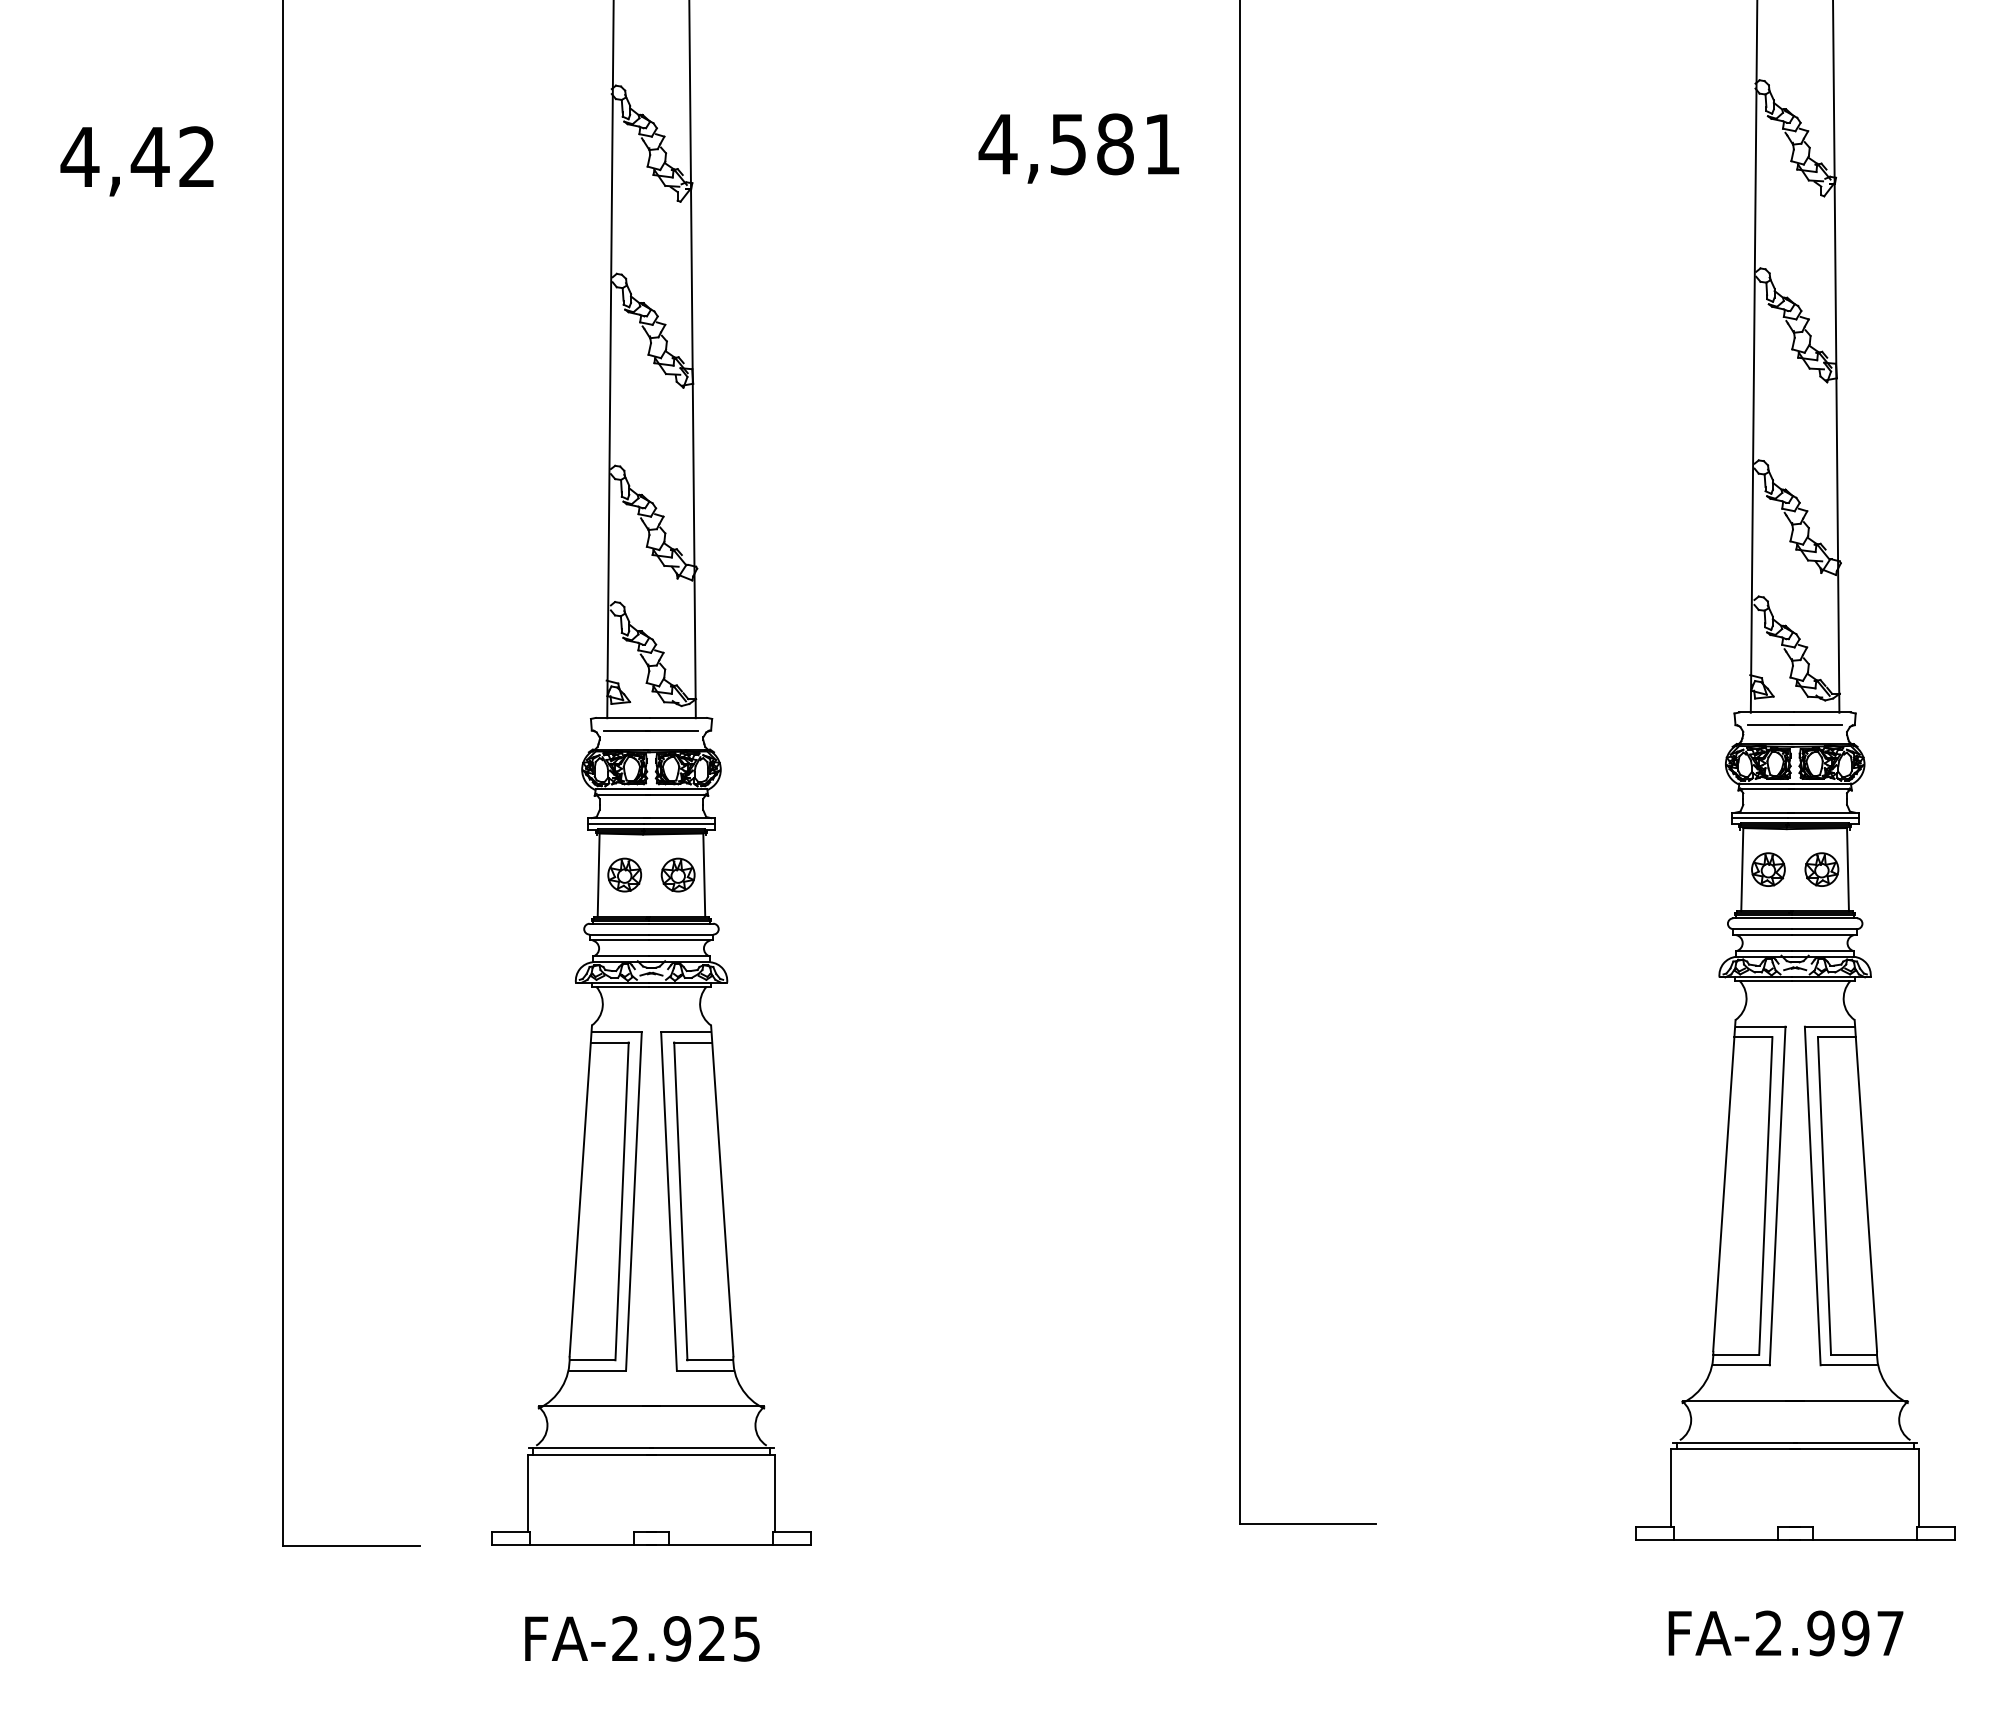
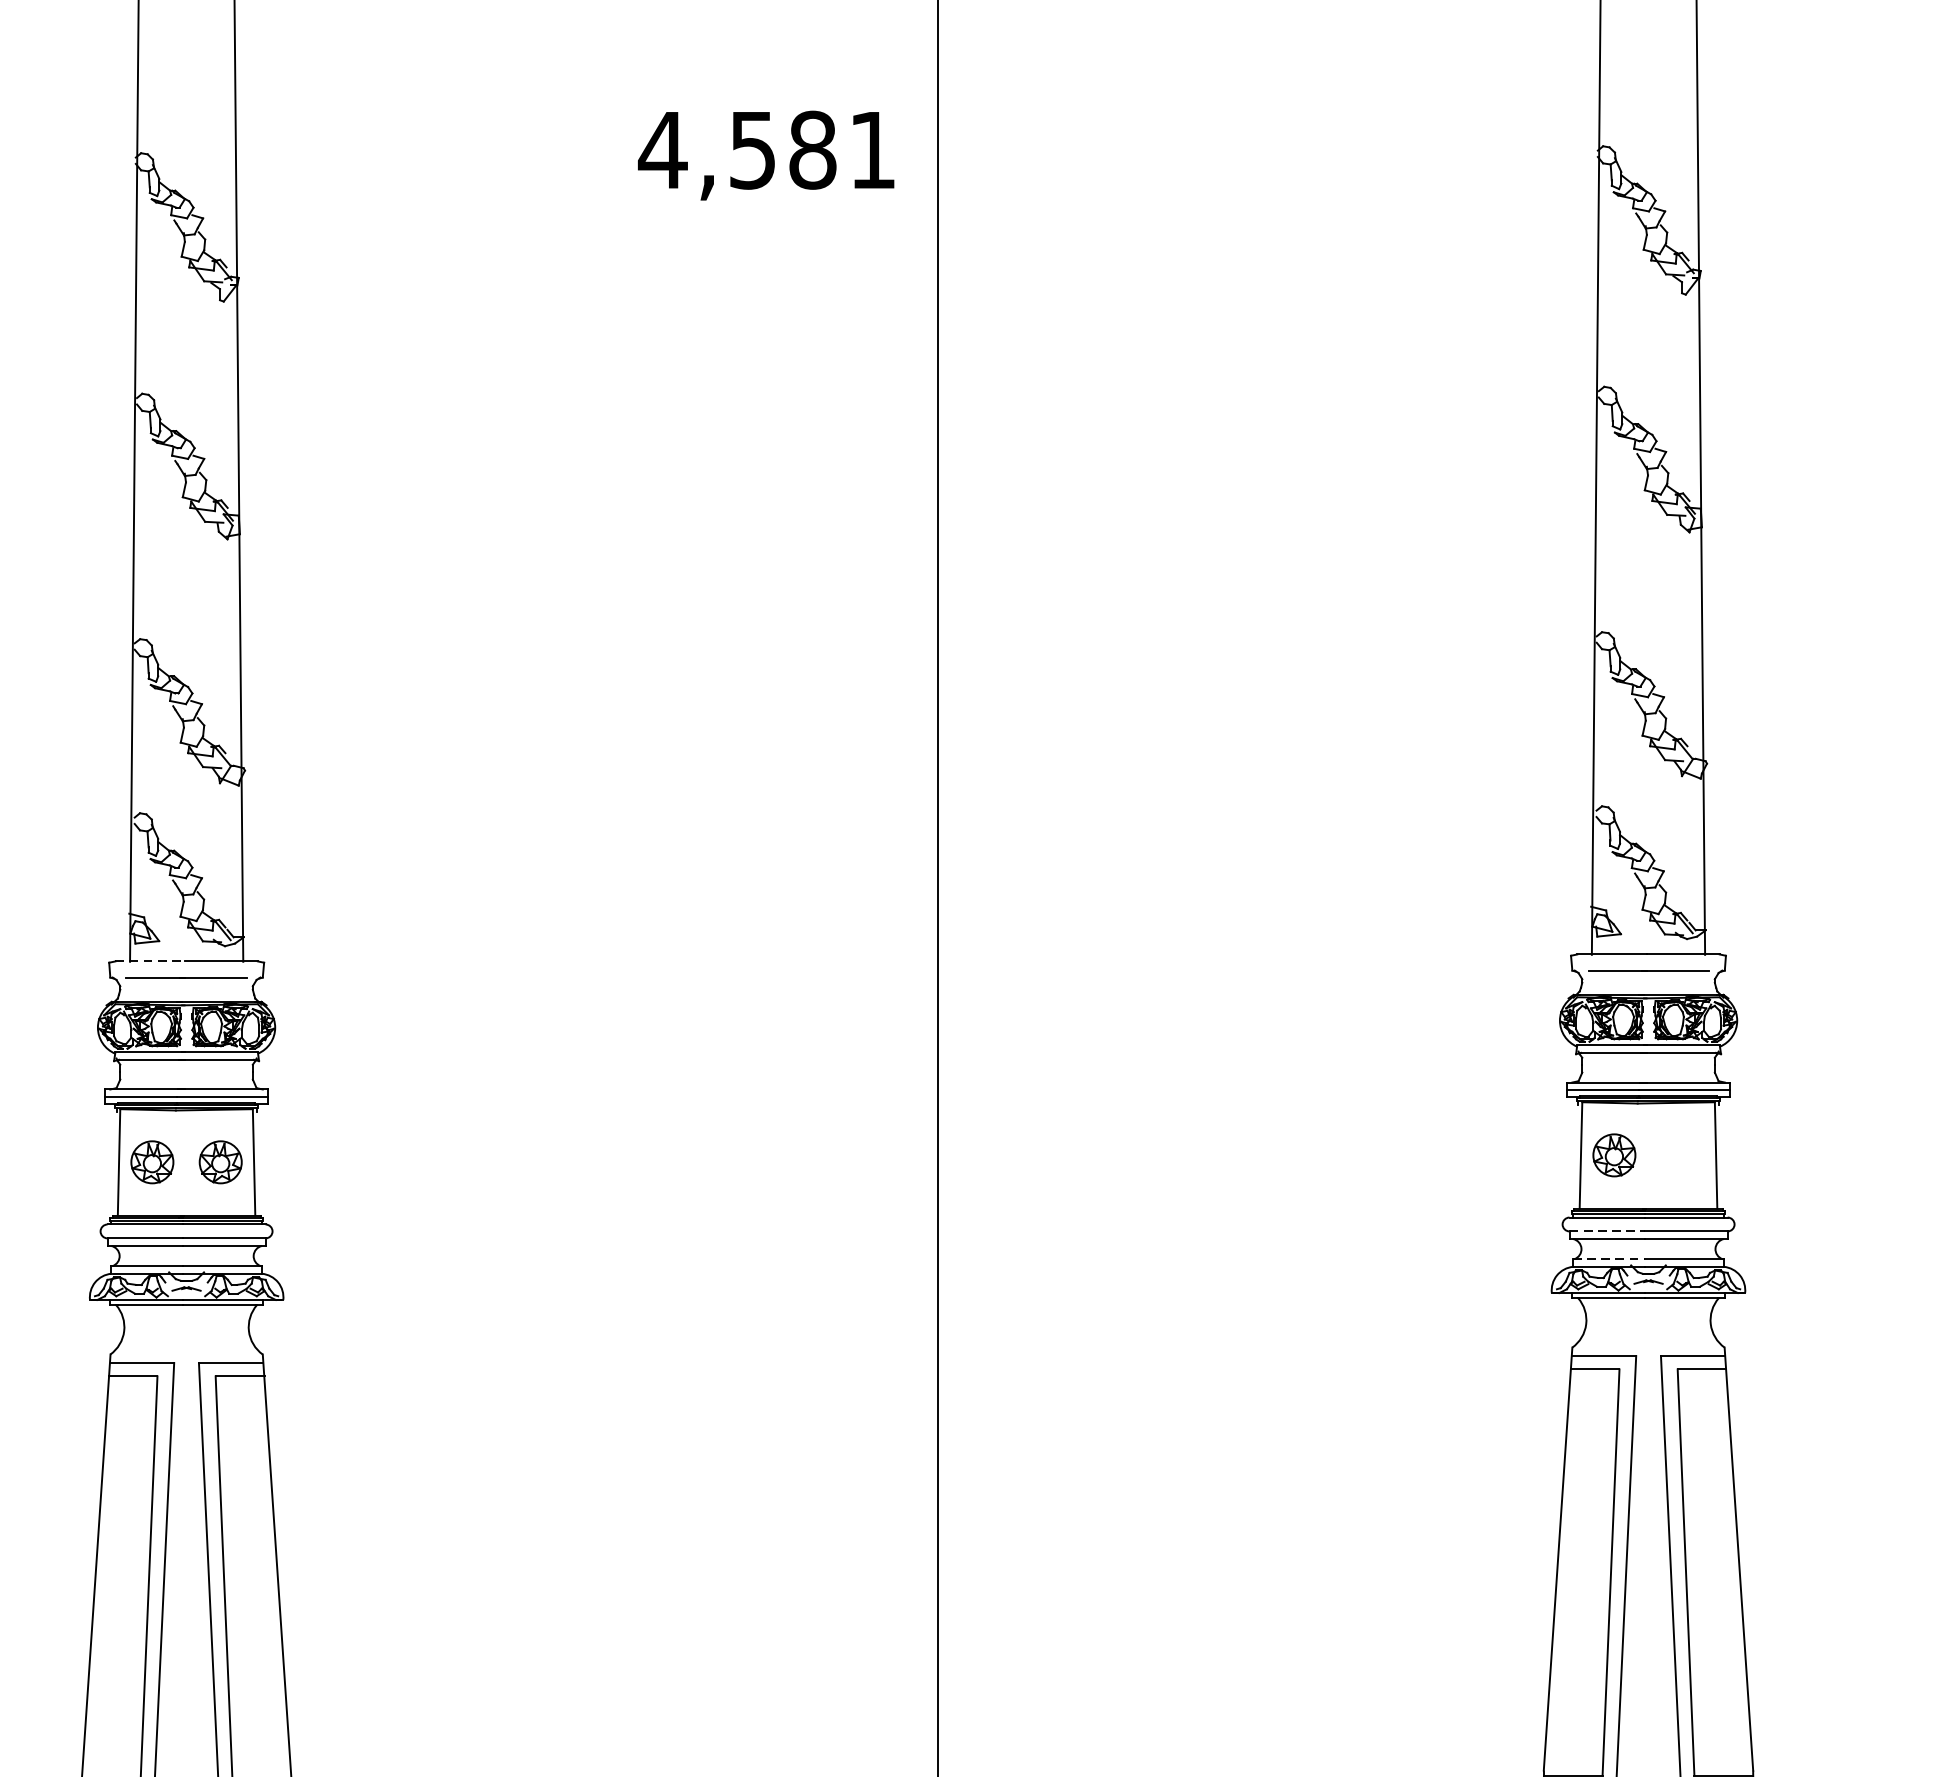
text: (1078, 148) -> (765, 155), moved
line: (623, 717) -> (150, 960), solid -> dashed
part: (1821, 869) -> (1682, 1155), removed
line: (1762, 929) -> (1606, 1231), solid -> dashed
line: (1764, 950) -> (1609, 1258), solid -> dashed

